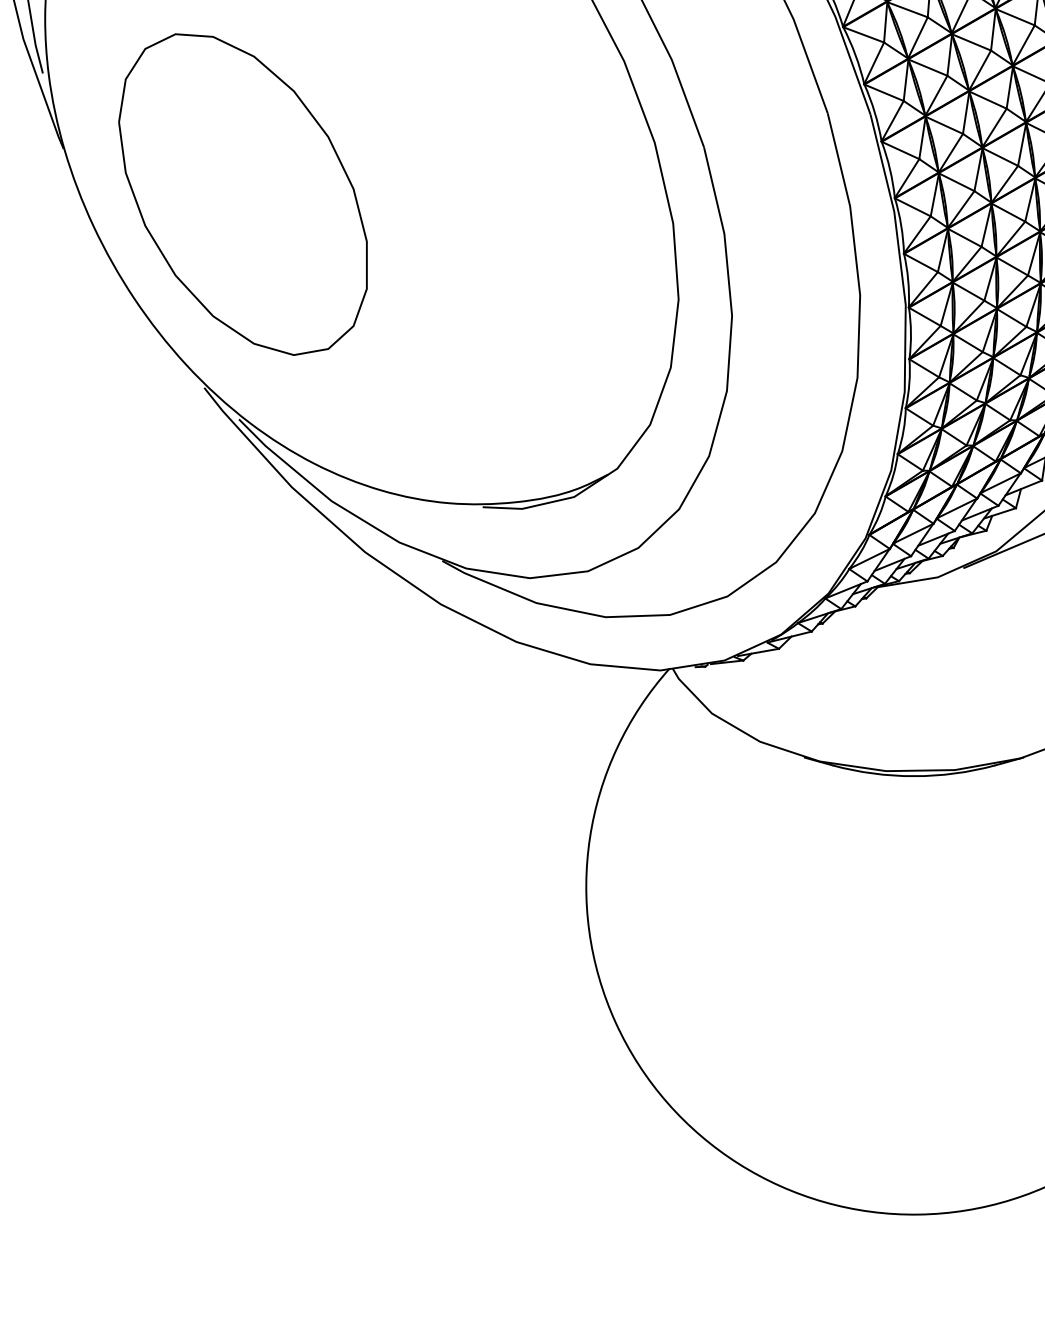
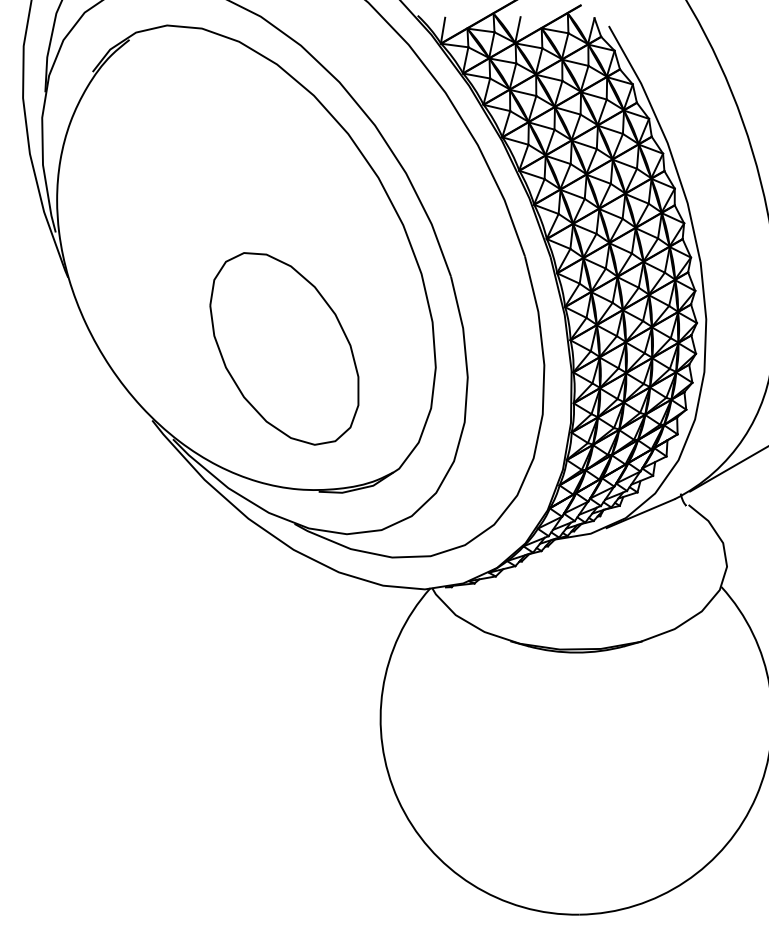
part: (243, 193) -> (284, 348), moved

